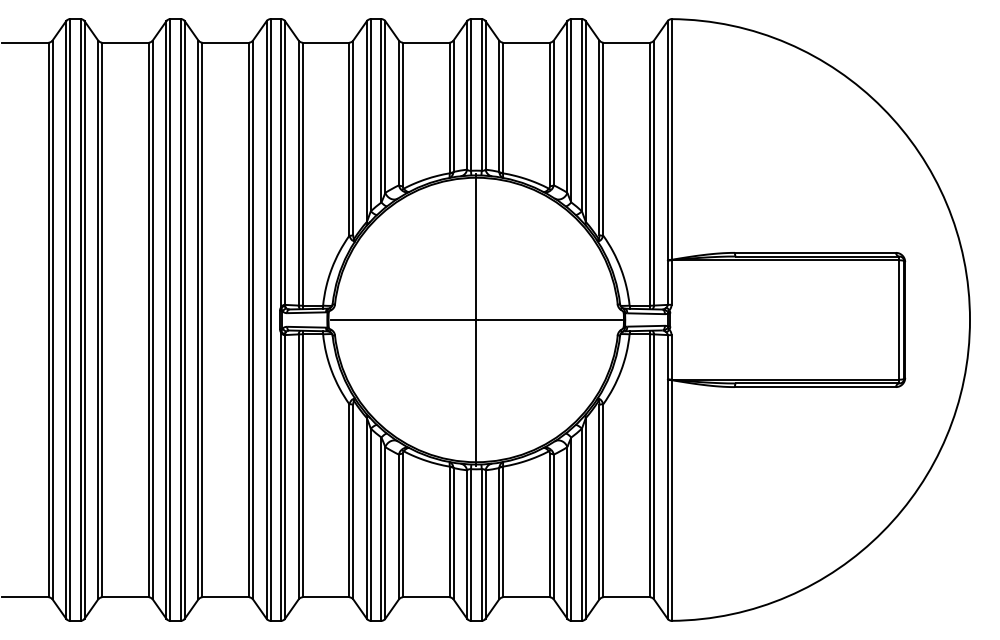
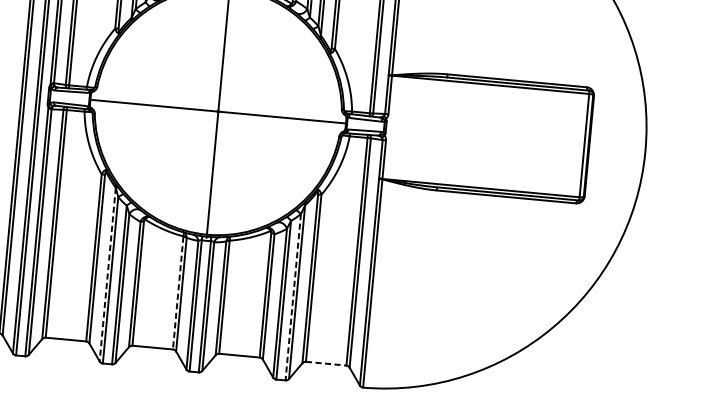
line: (366, 519) -> (107, 275), solid -> dashed
line: (581, 525) -> (292, 297), solid -> dashed
line: (449, 532) -> (178, 293), solid -> dashed
line: (627, 597) -> (326, 363), solid -> dashed

